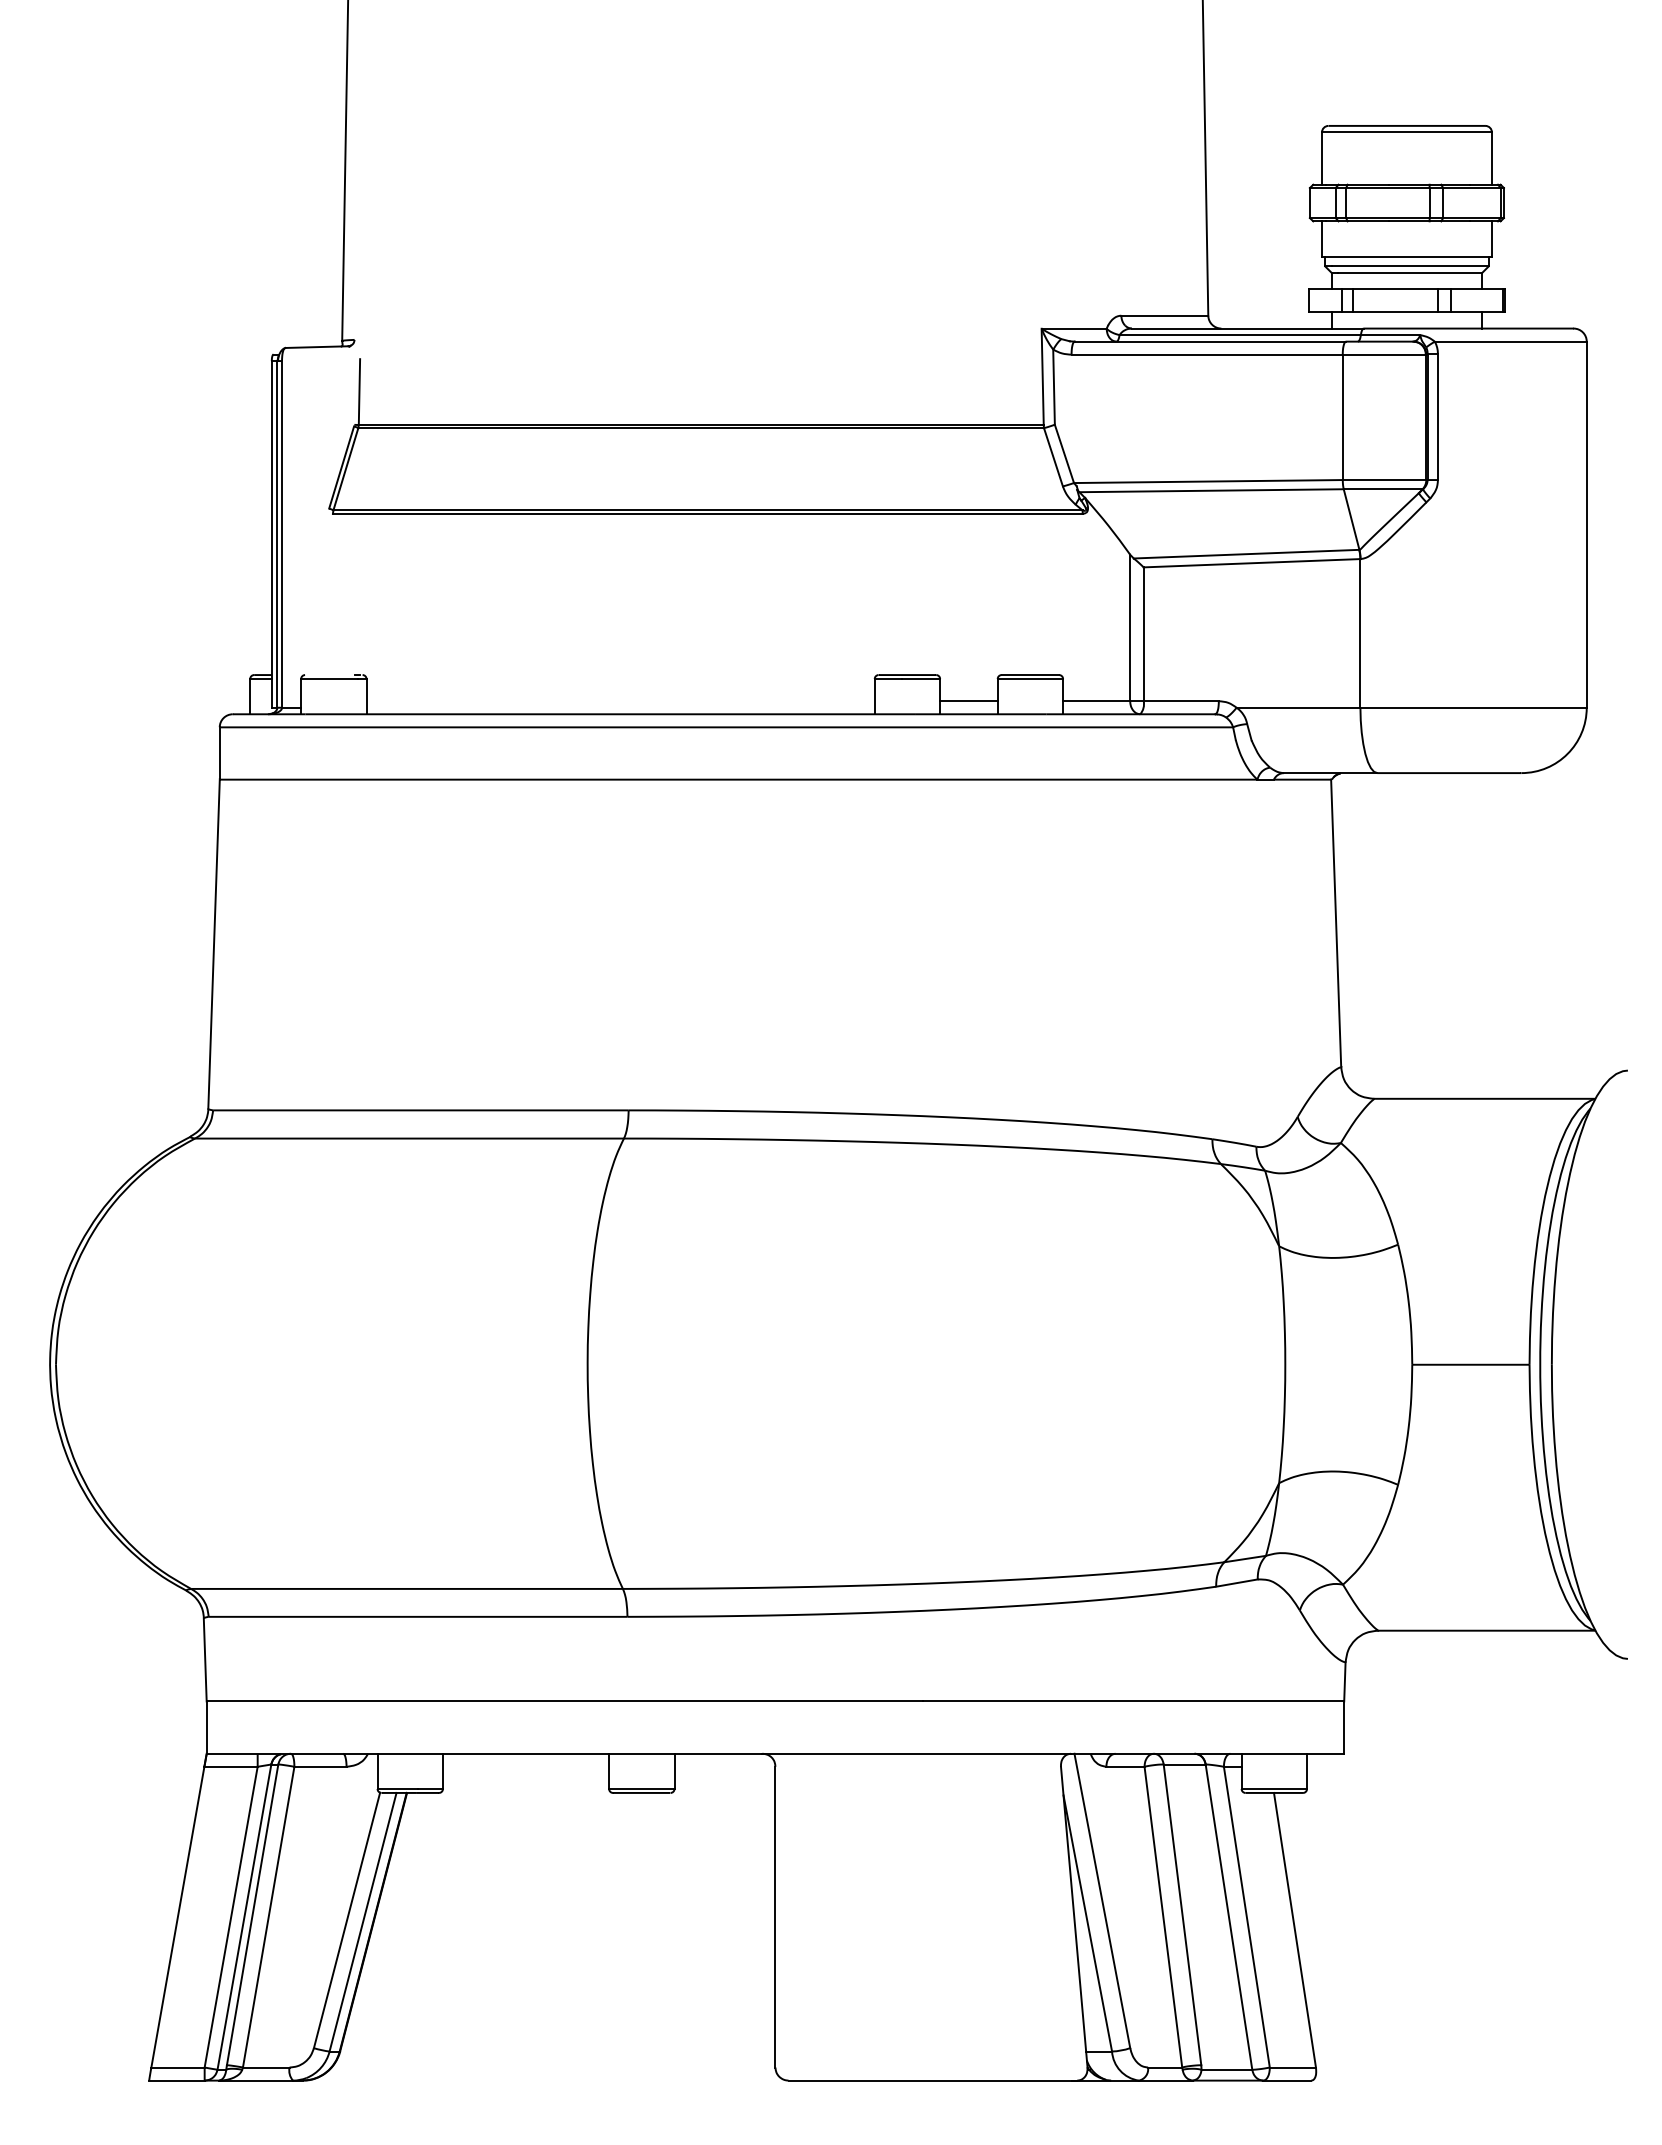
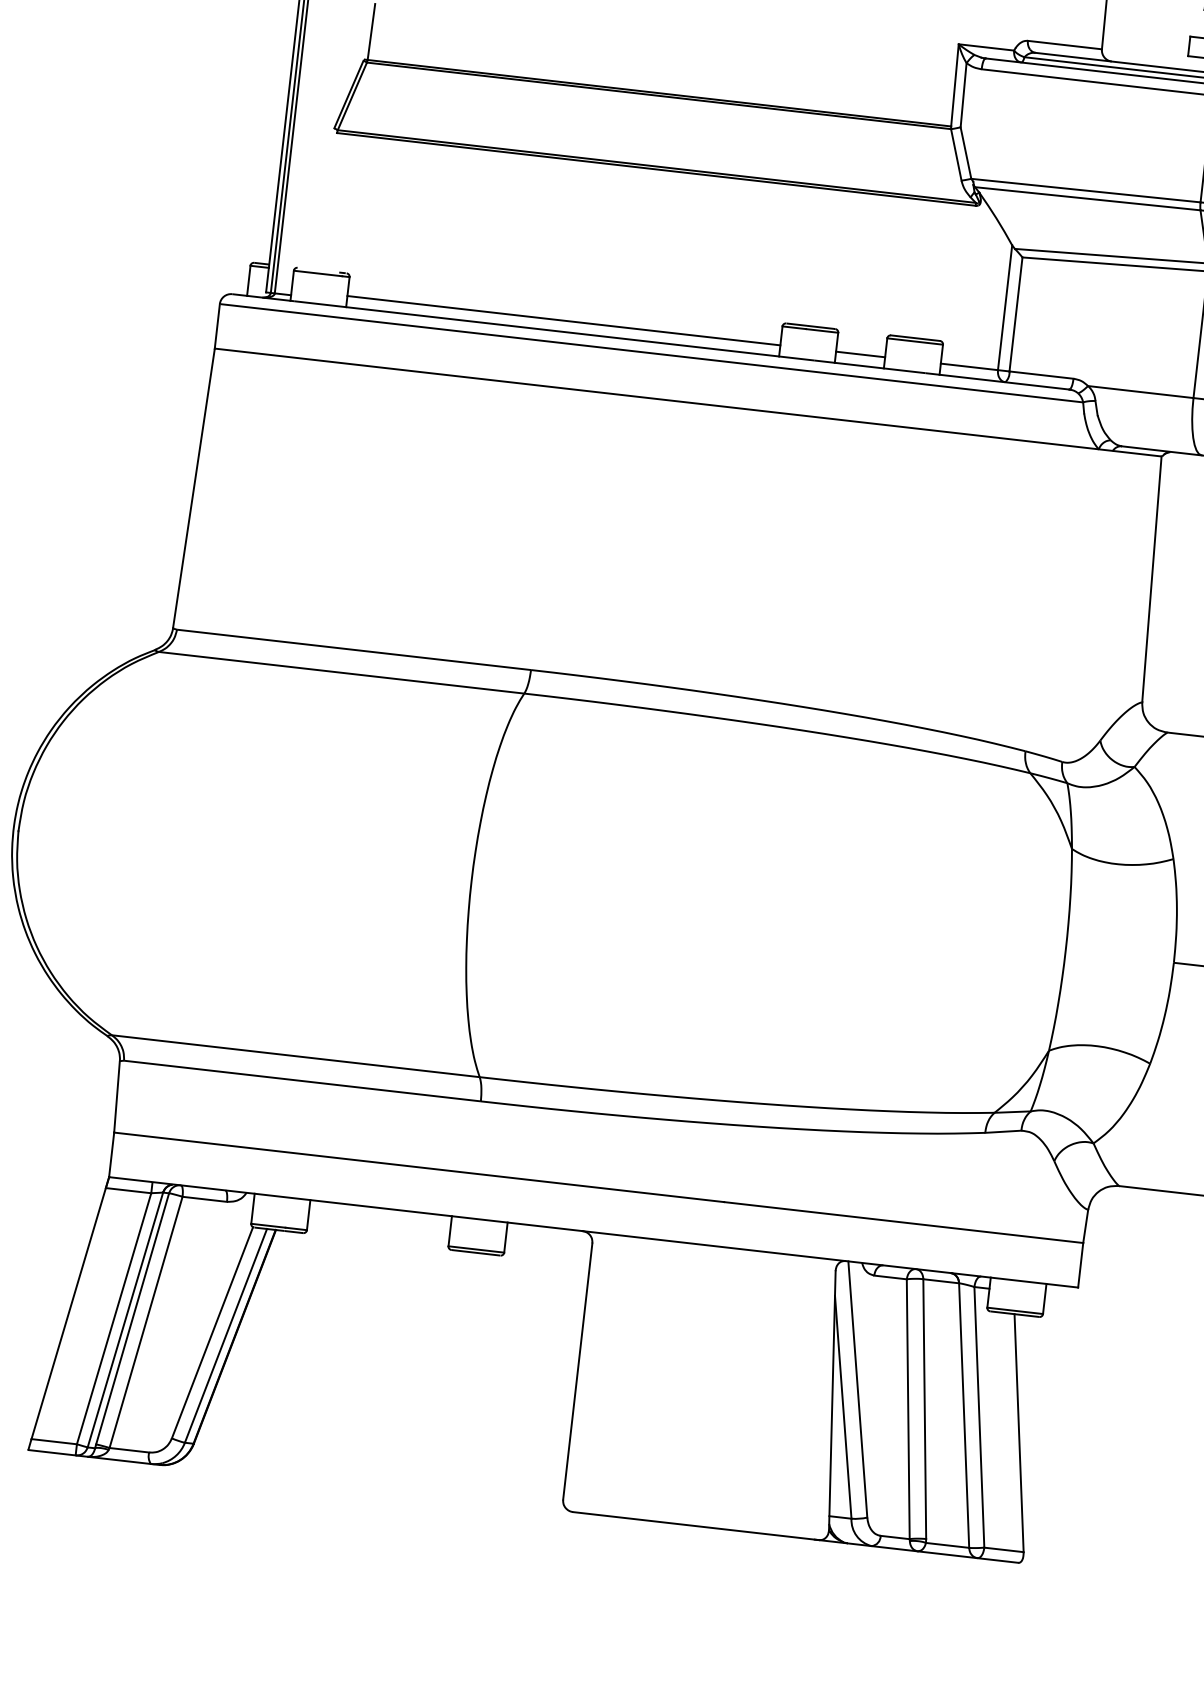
line: (620, 701) -> (563, 320), added

